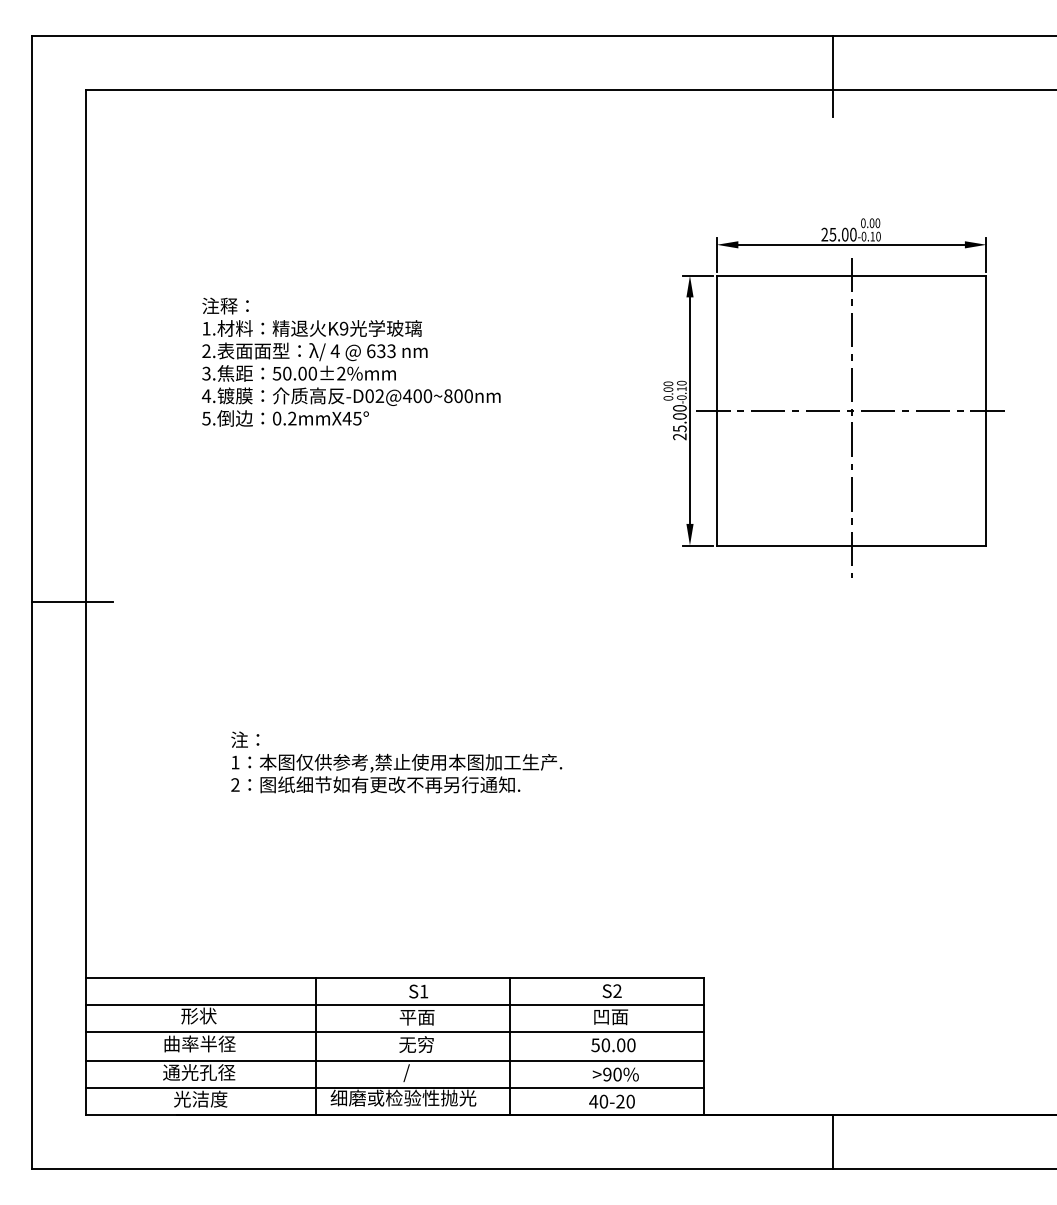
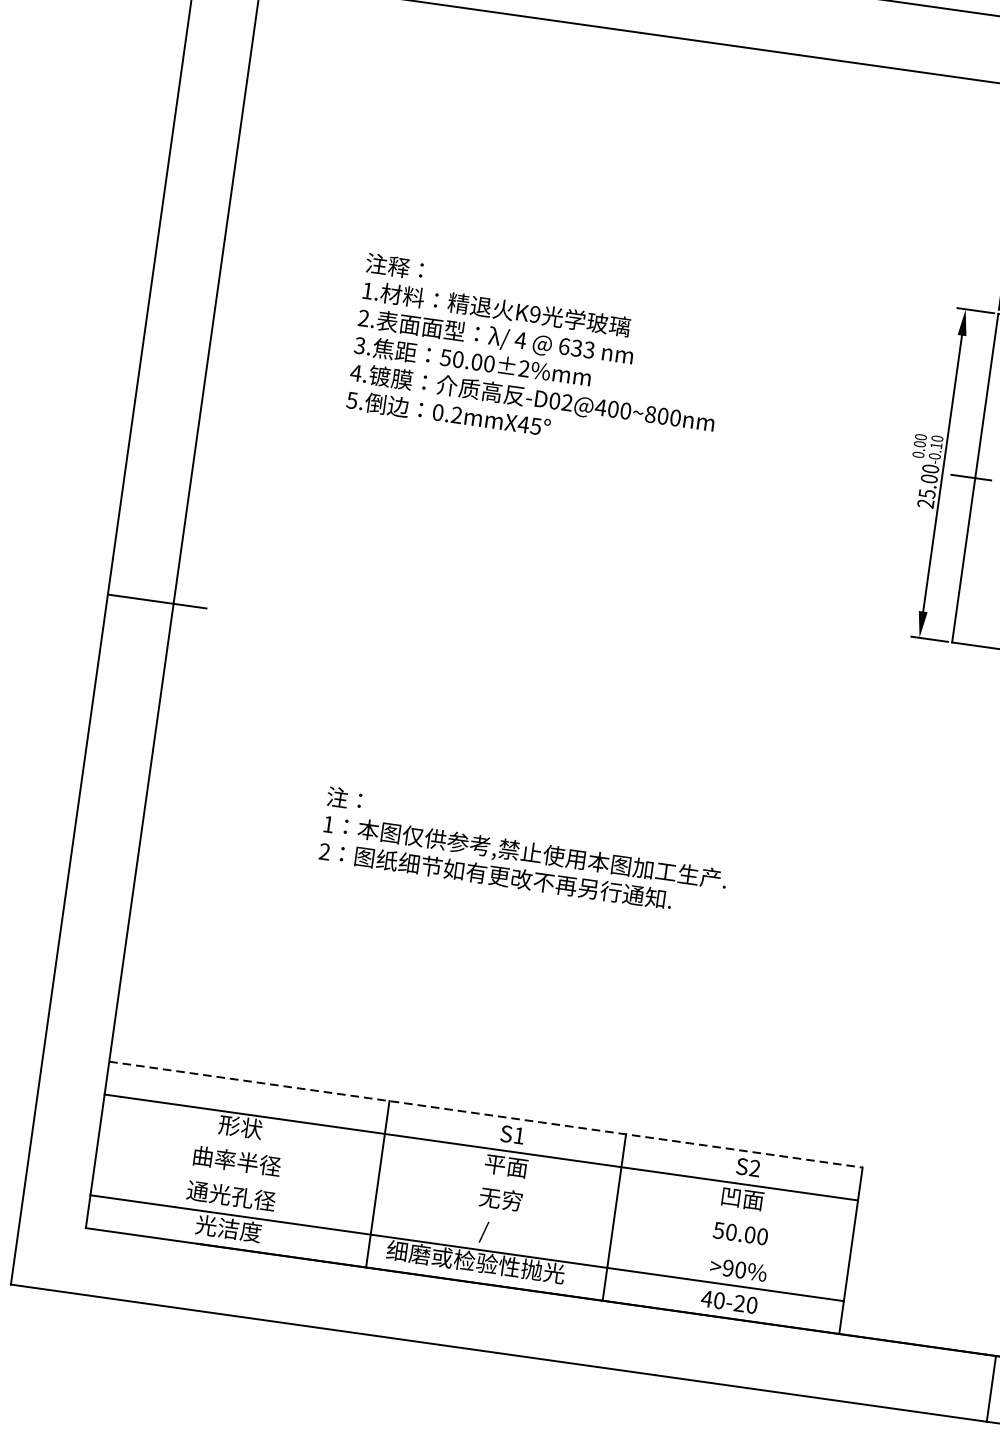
line: (395, 978) -> (486, 1114), solid -> dashed
line: (394, 1031) -> (476, 1179), removed
line: (394, 1060) -> (471, 1214), removed

